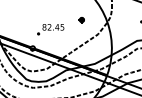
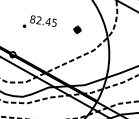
part: (50, 29) -> (39, 23), moved

